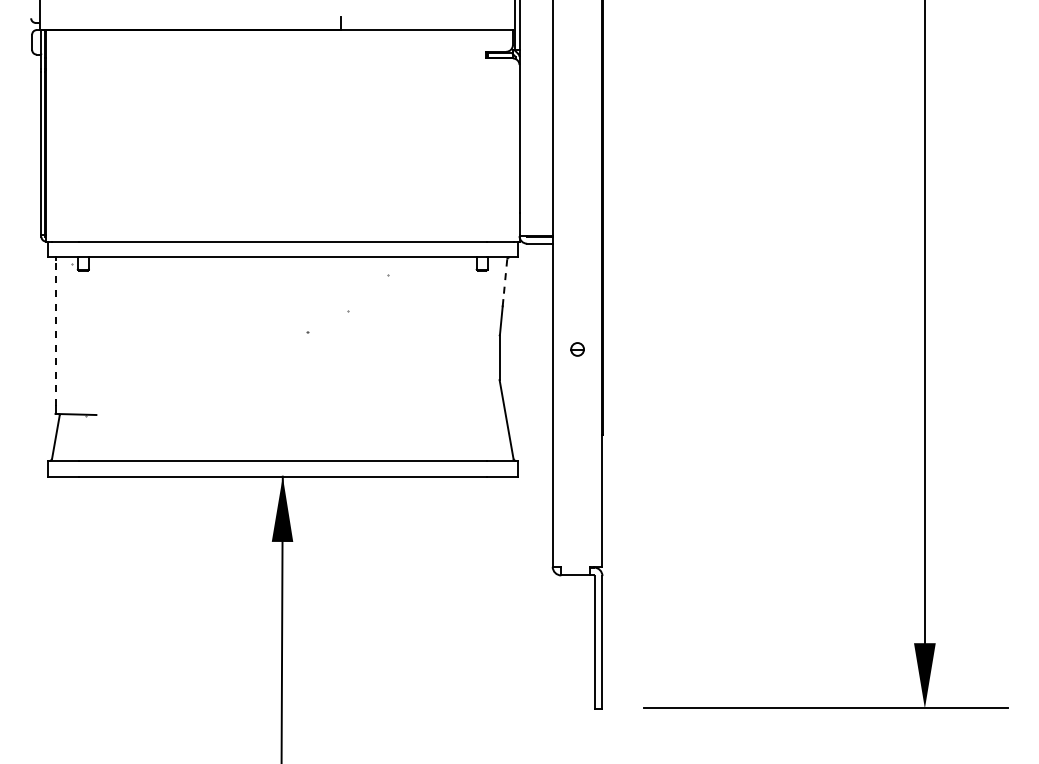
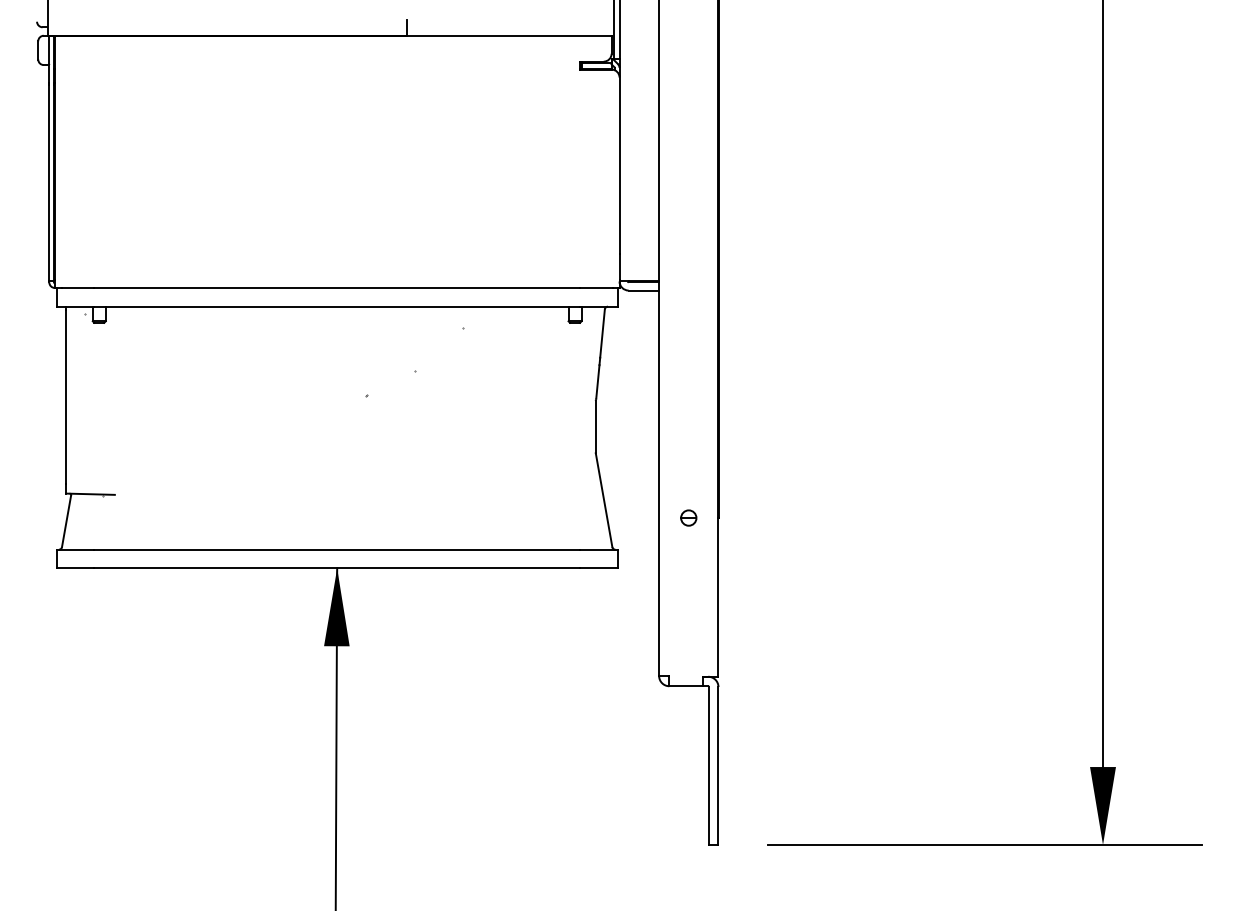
line: (505, 280) -> (602, 334), dashed -> solid
line: (55, 332) -> (66, 396), dashed -> solid
part: (577, 349) -> (688, 518), moved

